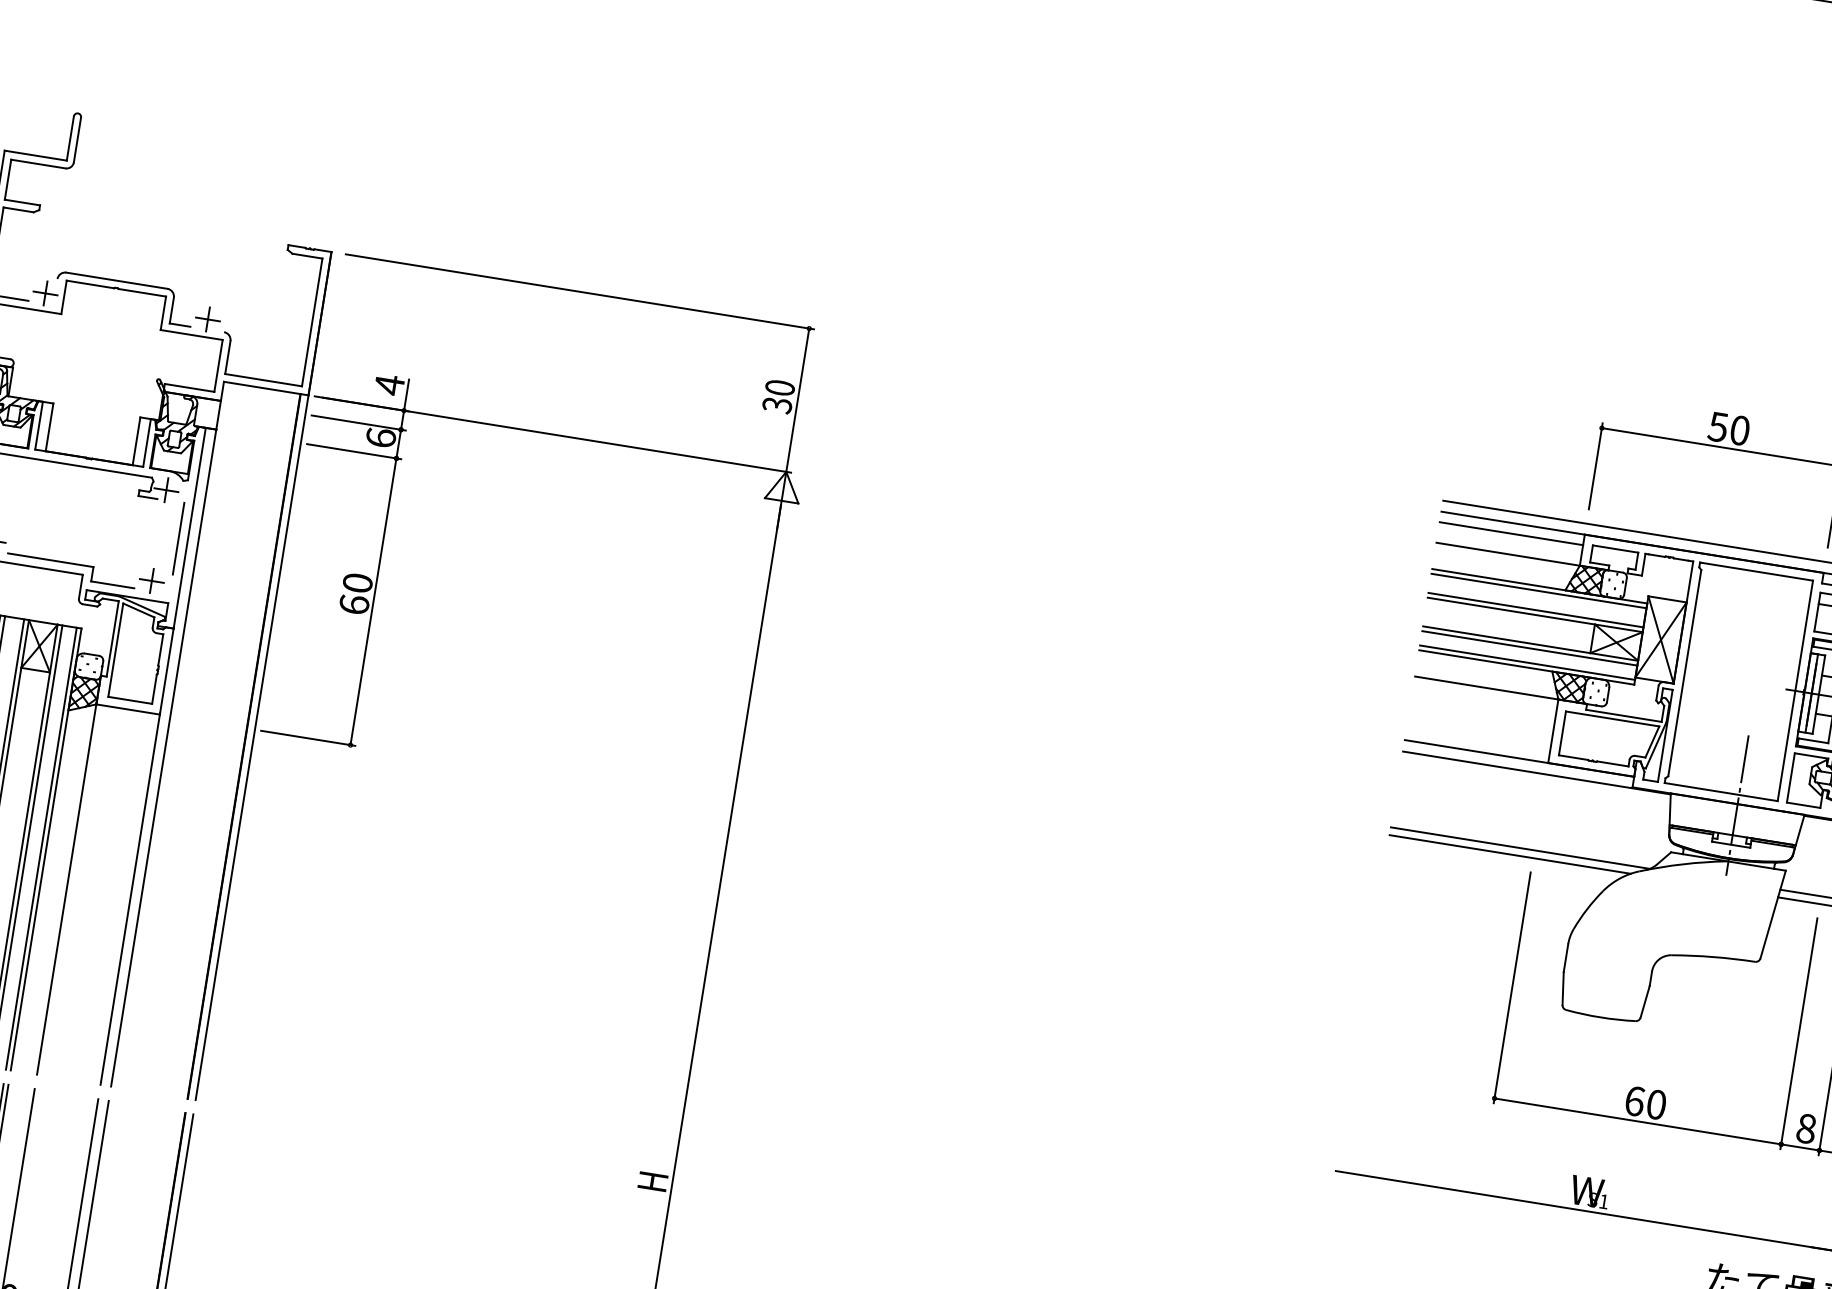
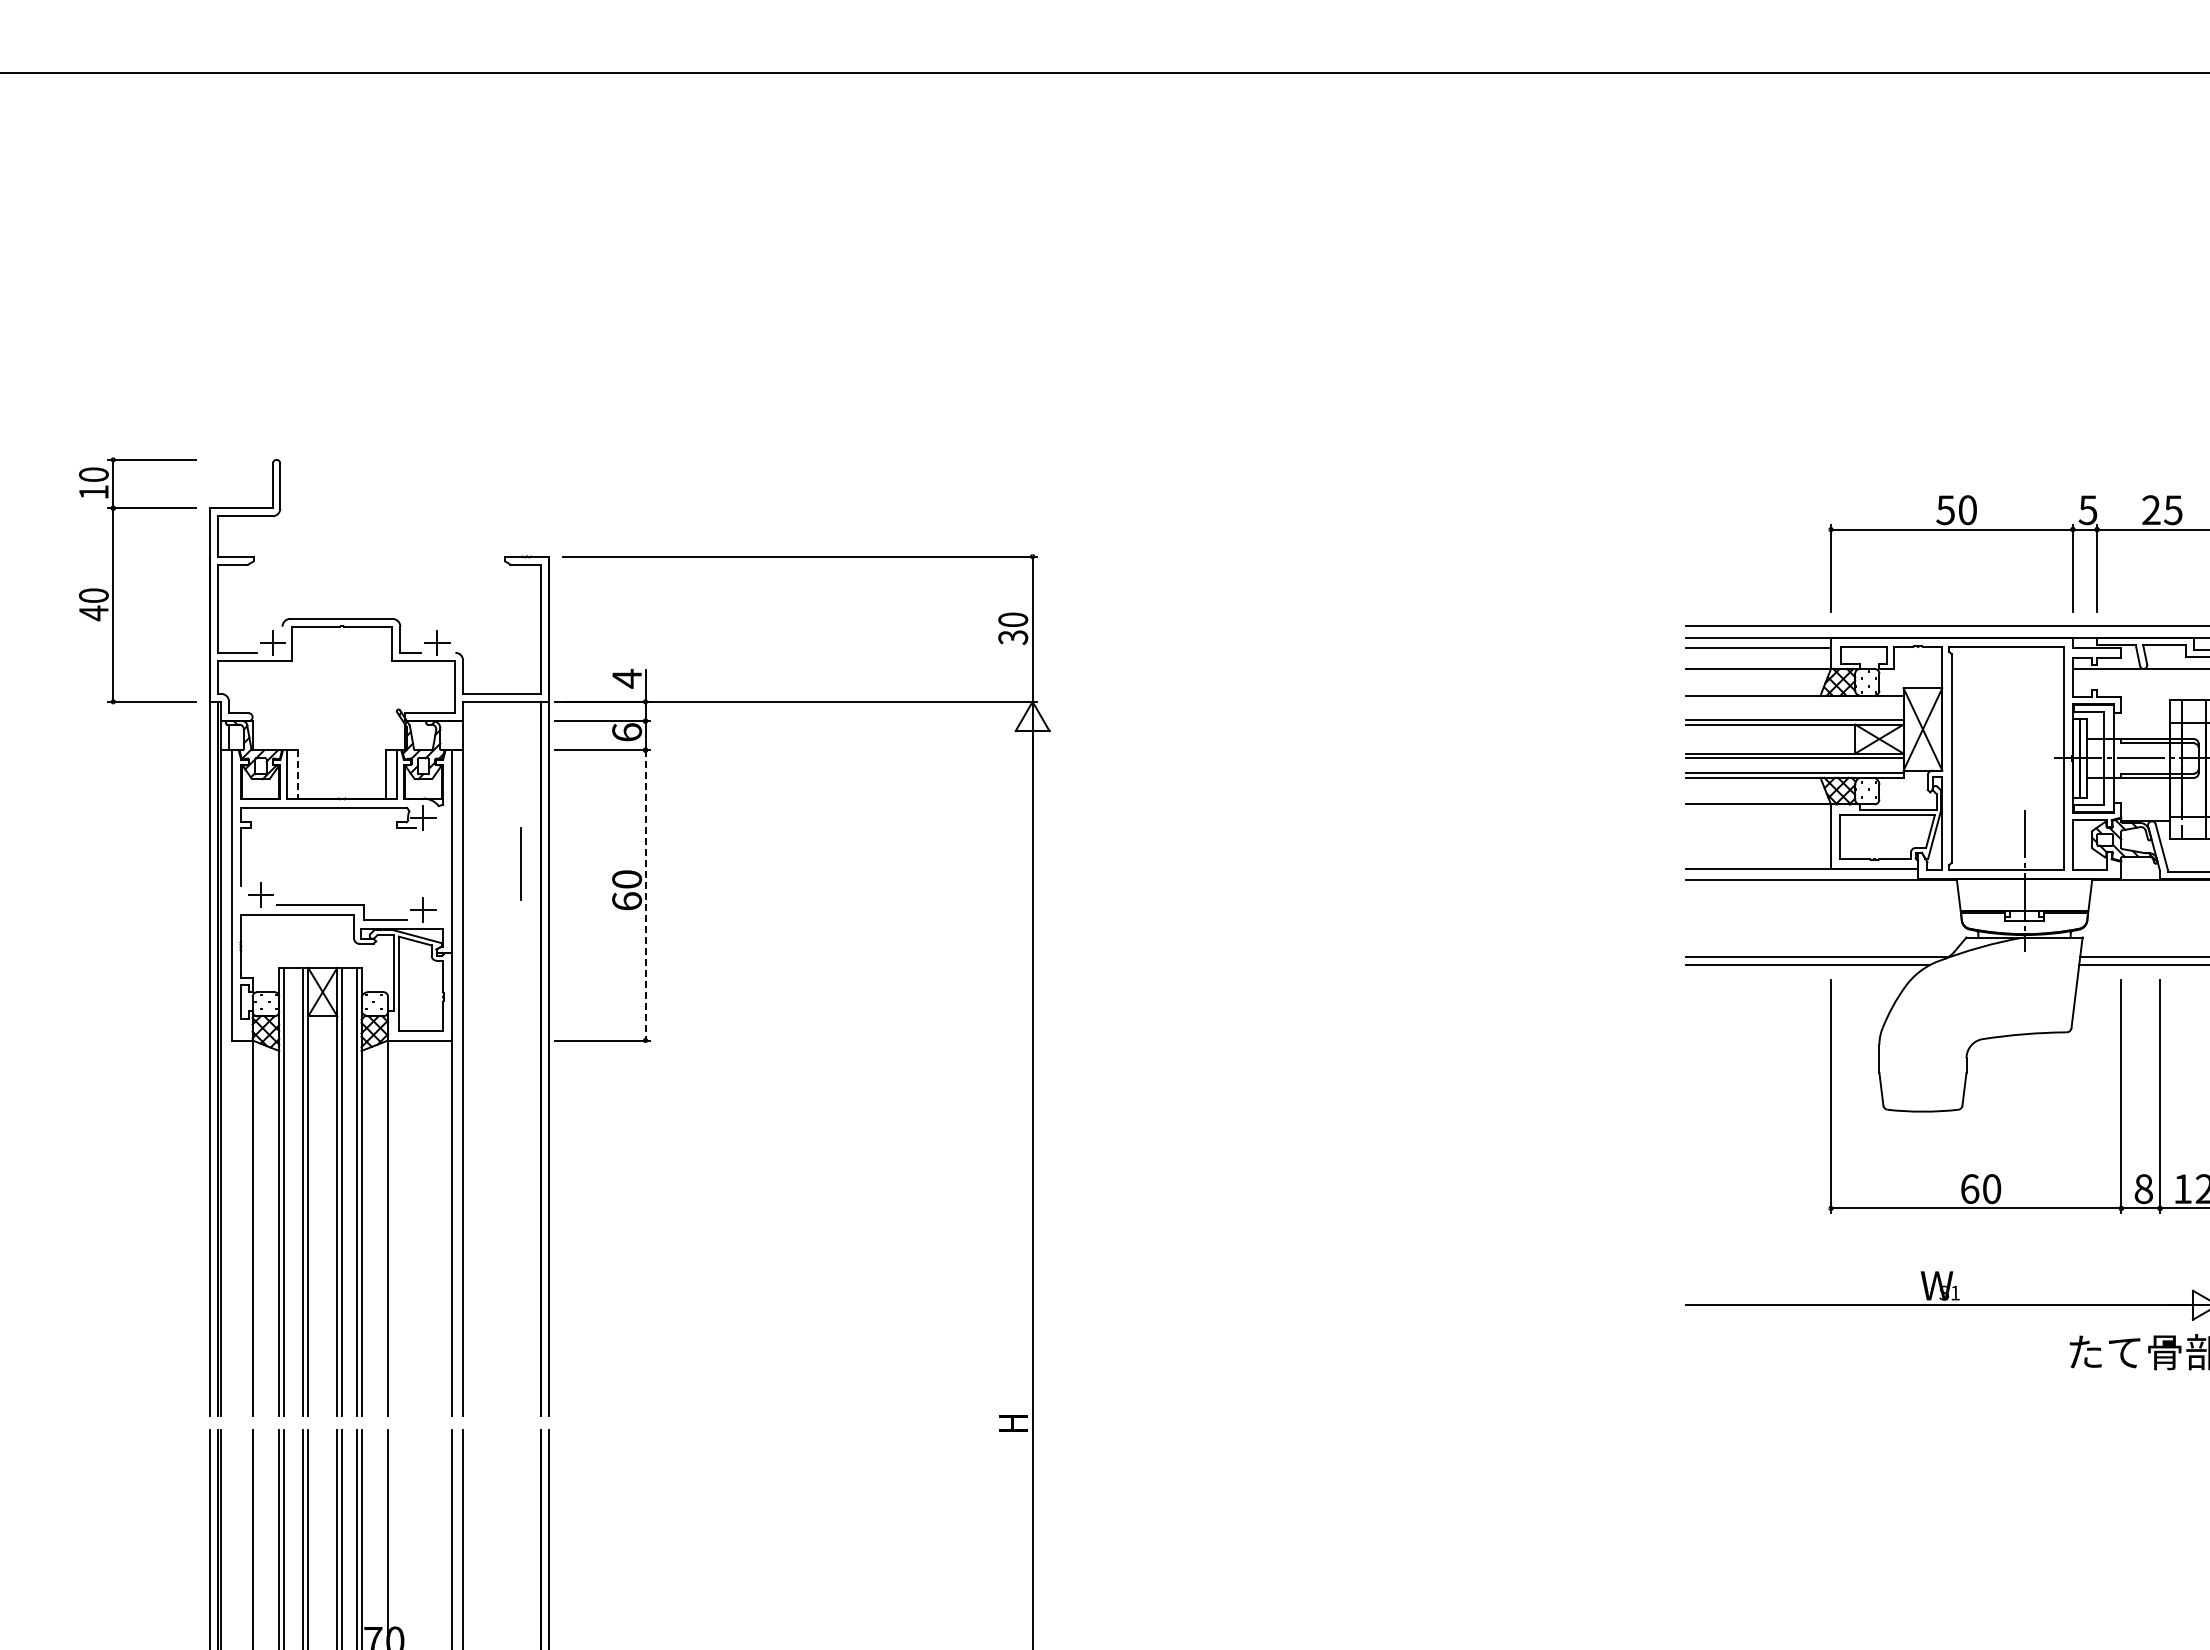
line: (49, 427) -> (298, 774), solid -> dashed
line: (178, 538) -> (520, 863), moved
line: (1538, 591) -> (1794, 700), removed
line: (373, 601) -> (645, 895), solid -> dashed

